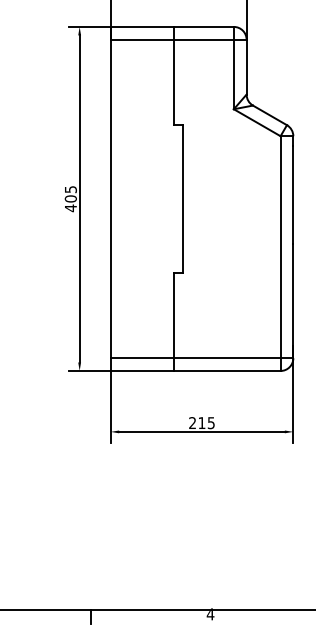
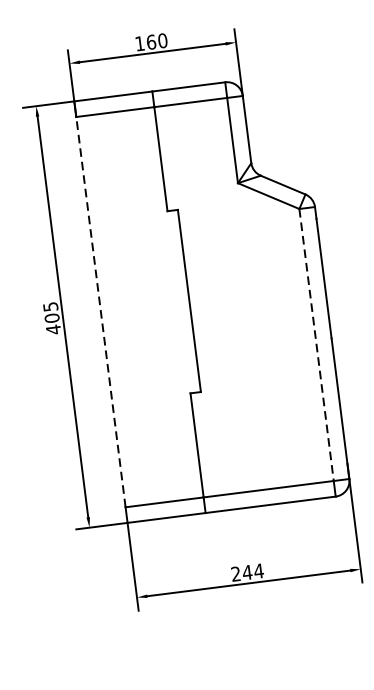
line: (110, 198) -> (100, 311), solid -> dashed
line: (280, 247) -> (316, 345), solid -> dashed
text: (206, 423) -> (253, 572), 215 -> 244

